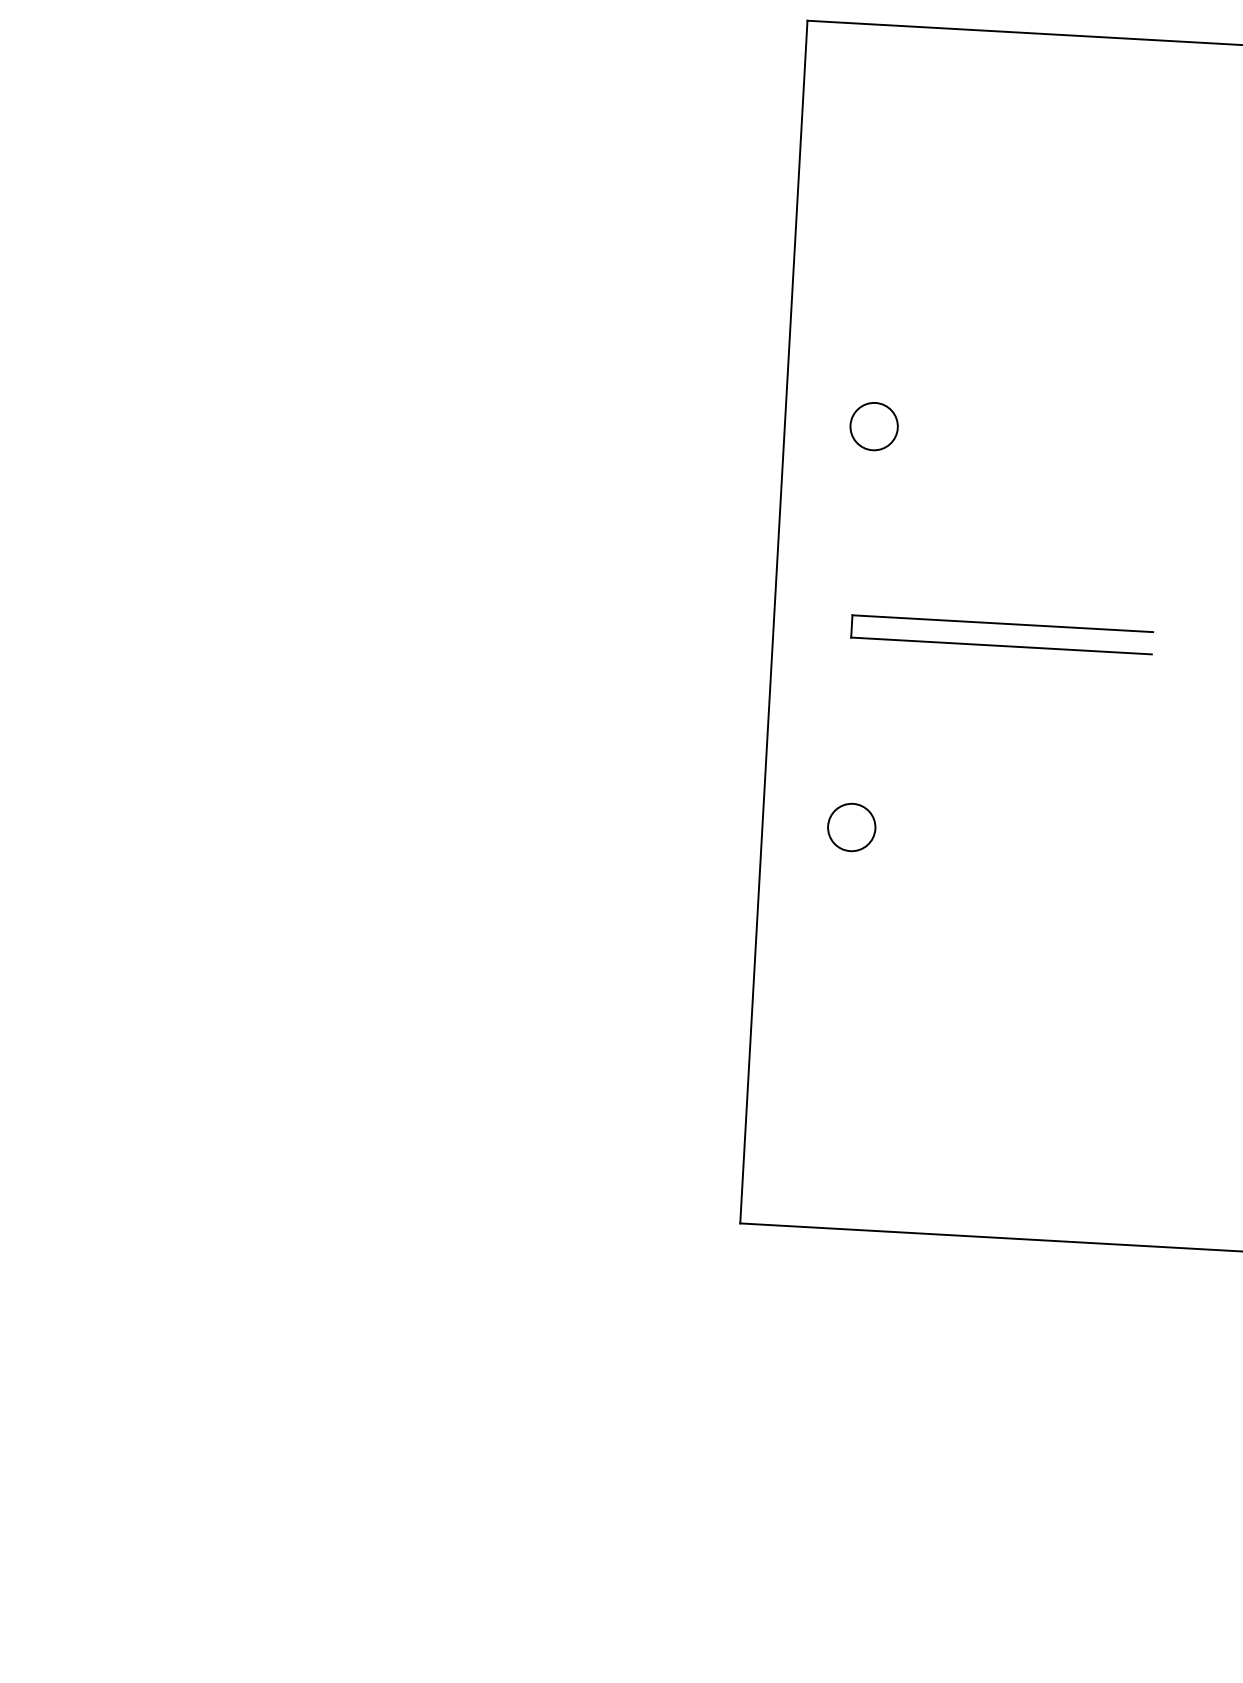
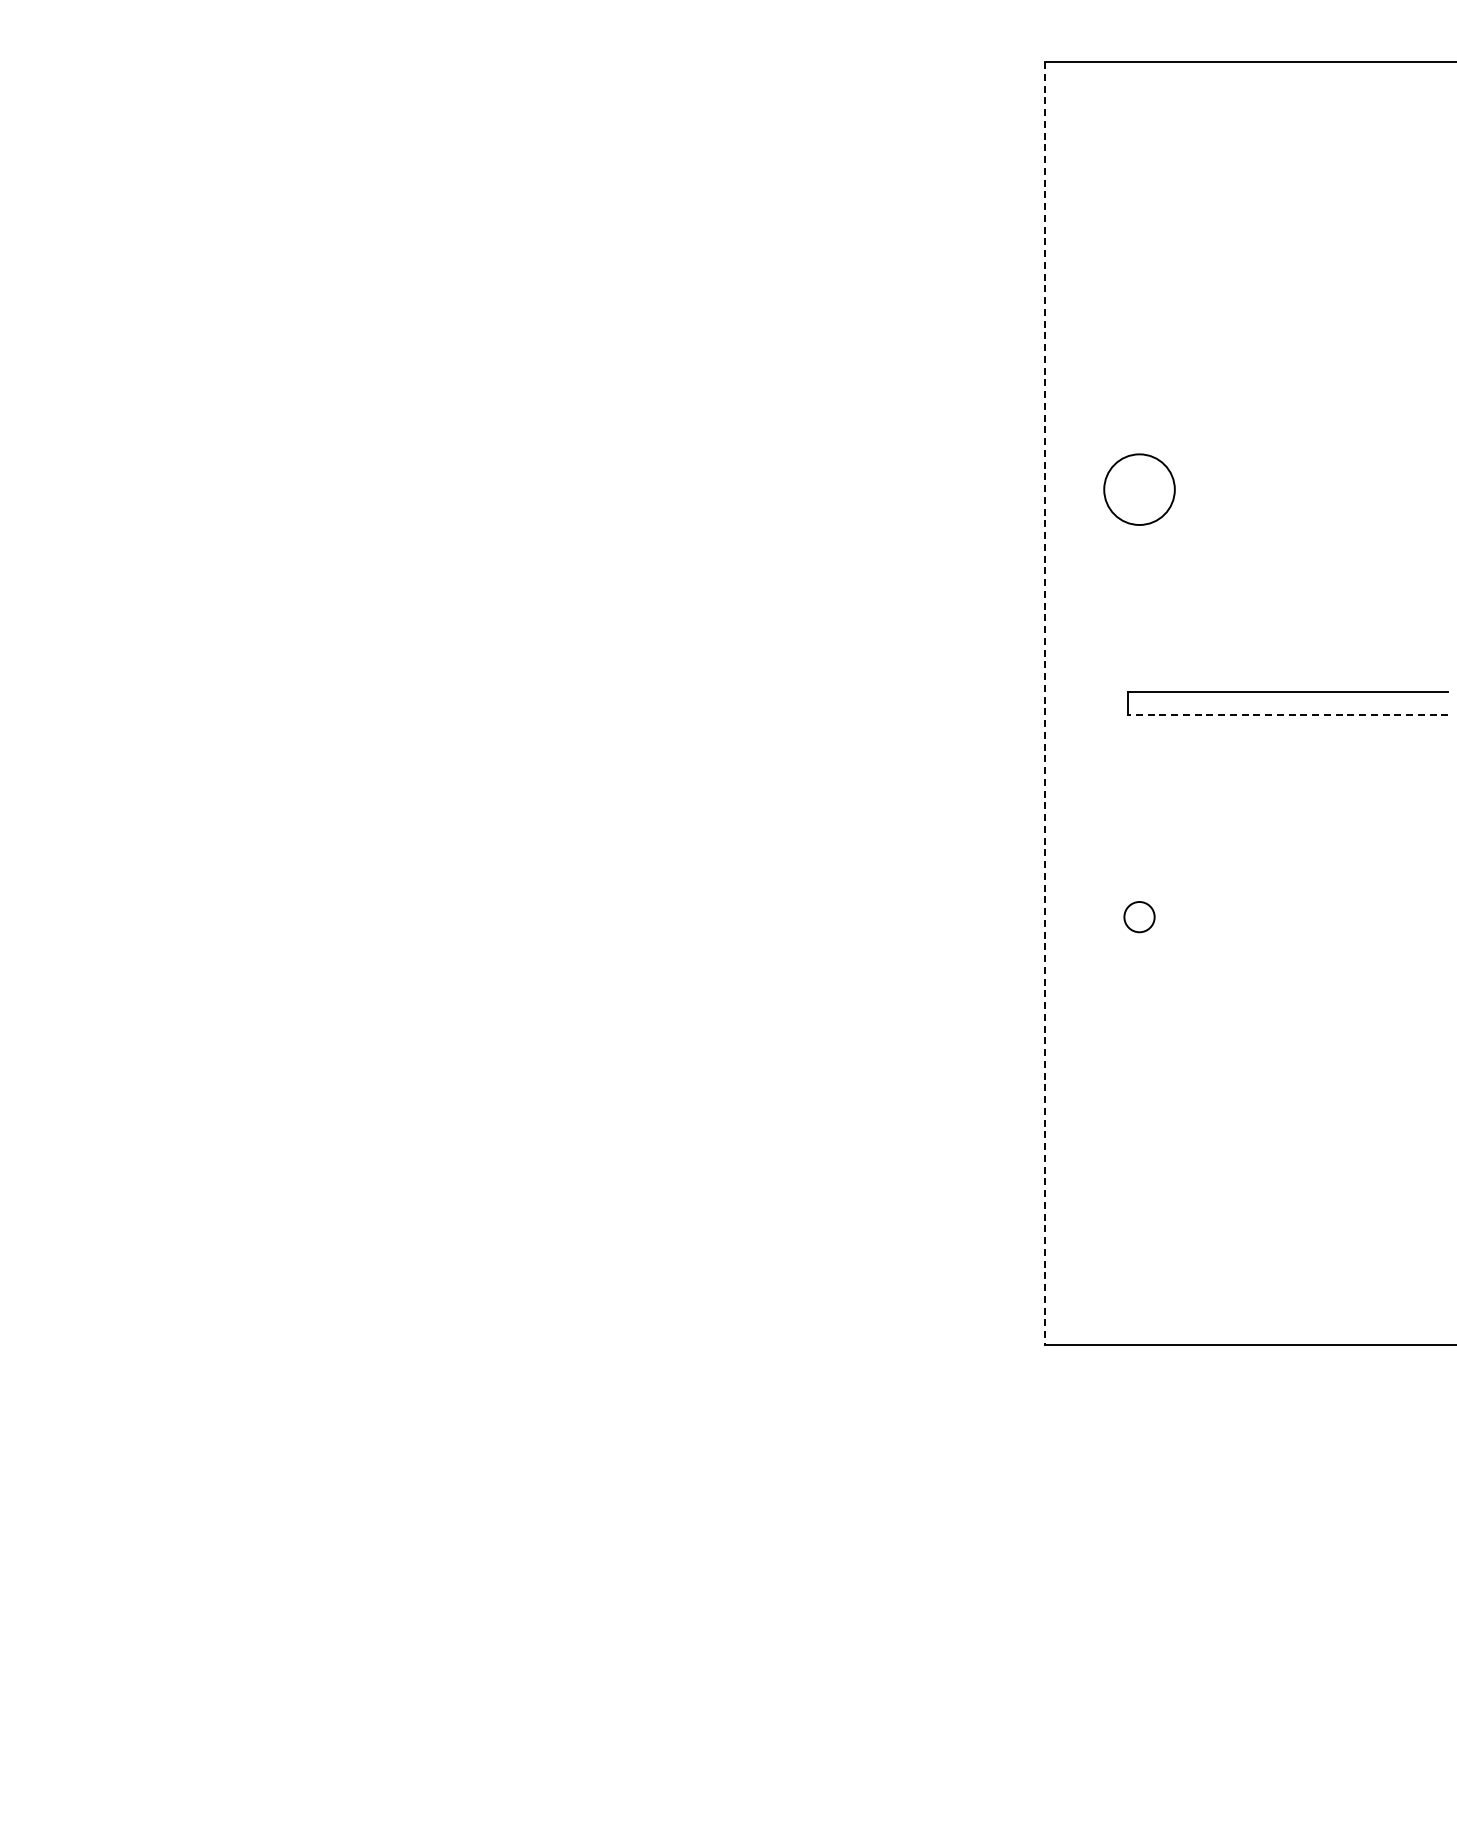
circle: (874, 426) -> (1139, 489), size x1.4
line: (773, 622) -> (1044, 703), solid -> dashed
line: (1001, 646) -> (1287, 715), solid -> dashed
circle: (851, 826) -> (1139, 916), size x0.6

